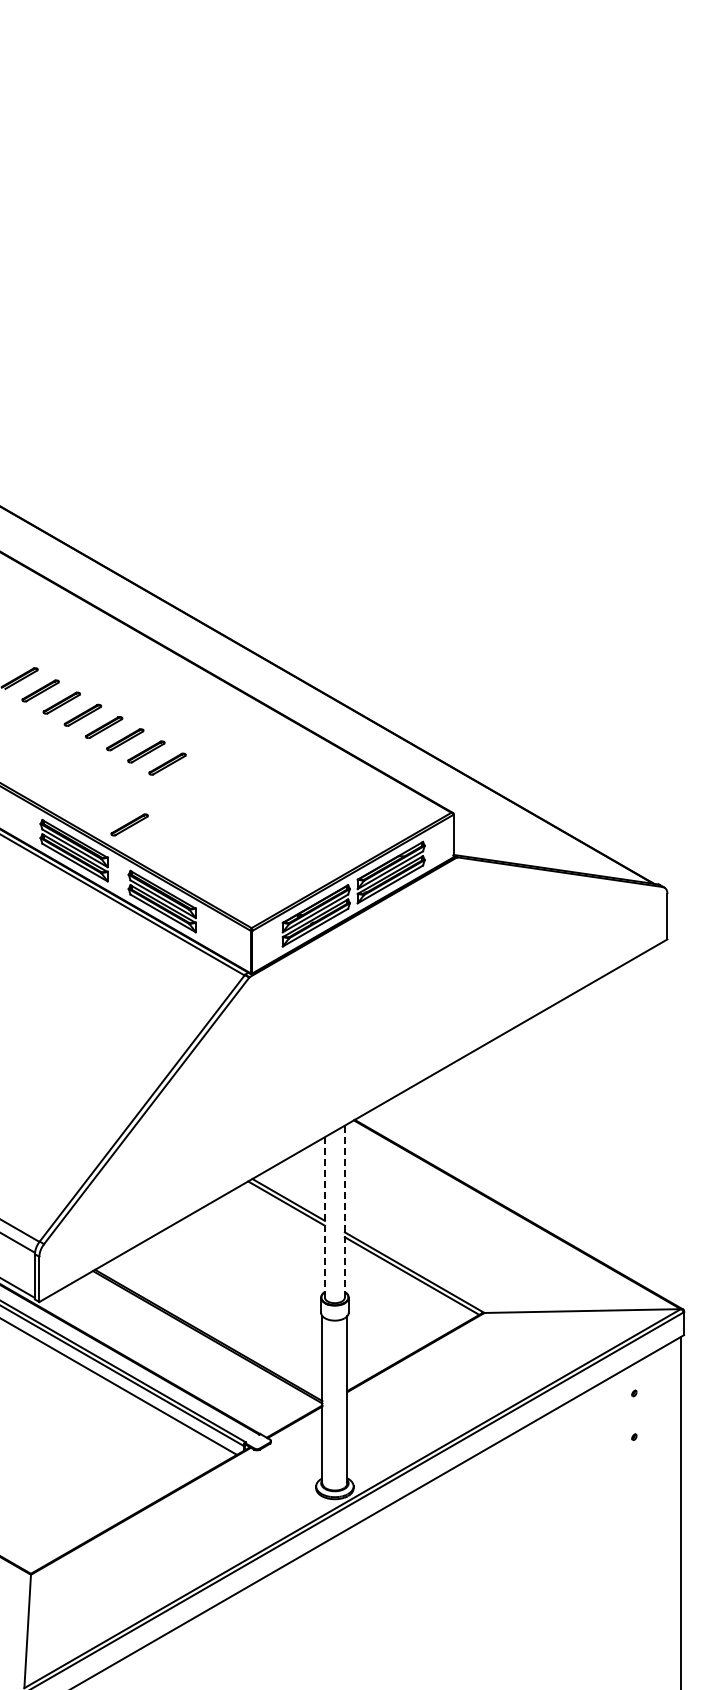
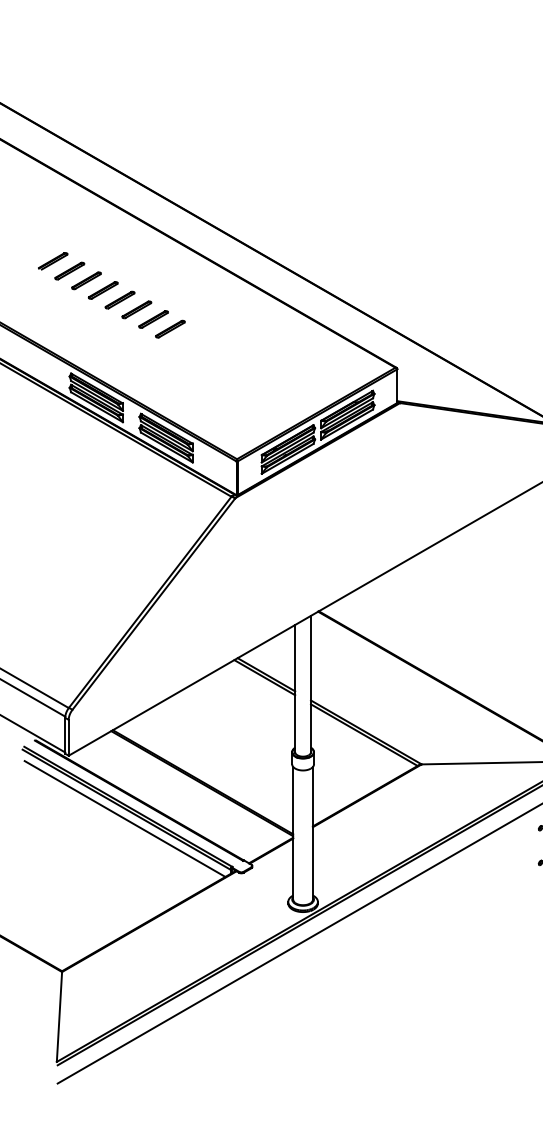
part: (129, 824) -> (140, 377), removed
line: (344, 1212) -> (310, 684), dashed -> solid
line: (324, 1218) -> (294, 689), dashed -> solid

